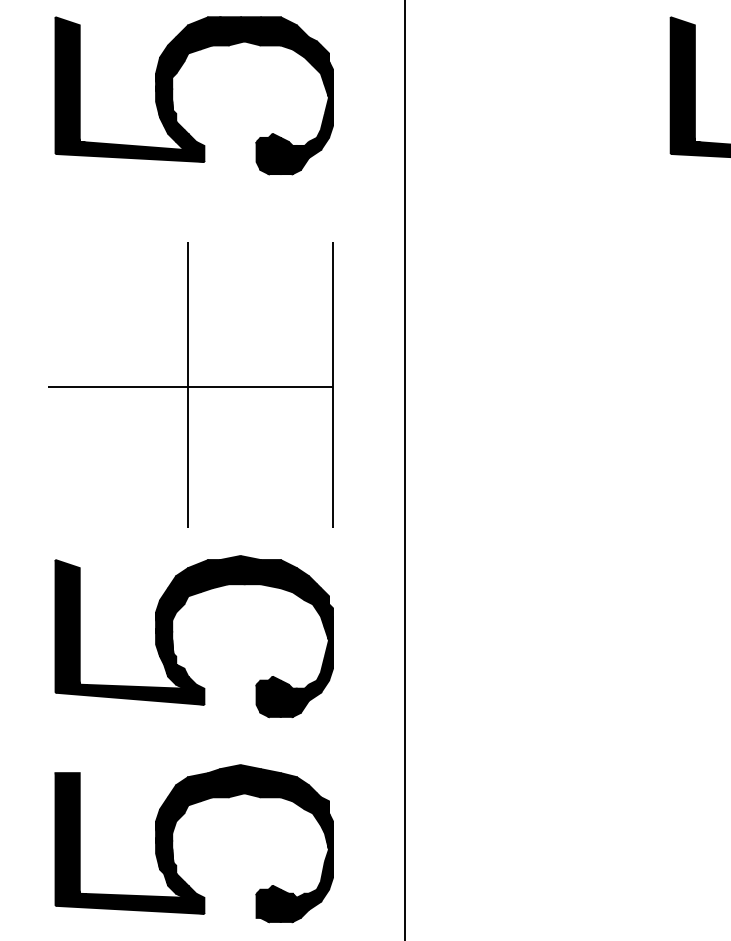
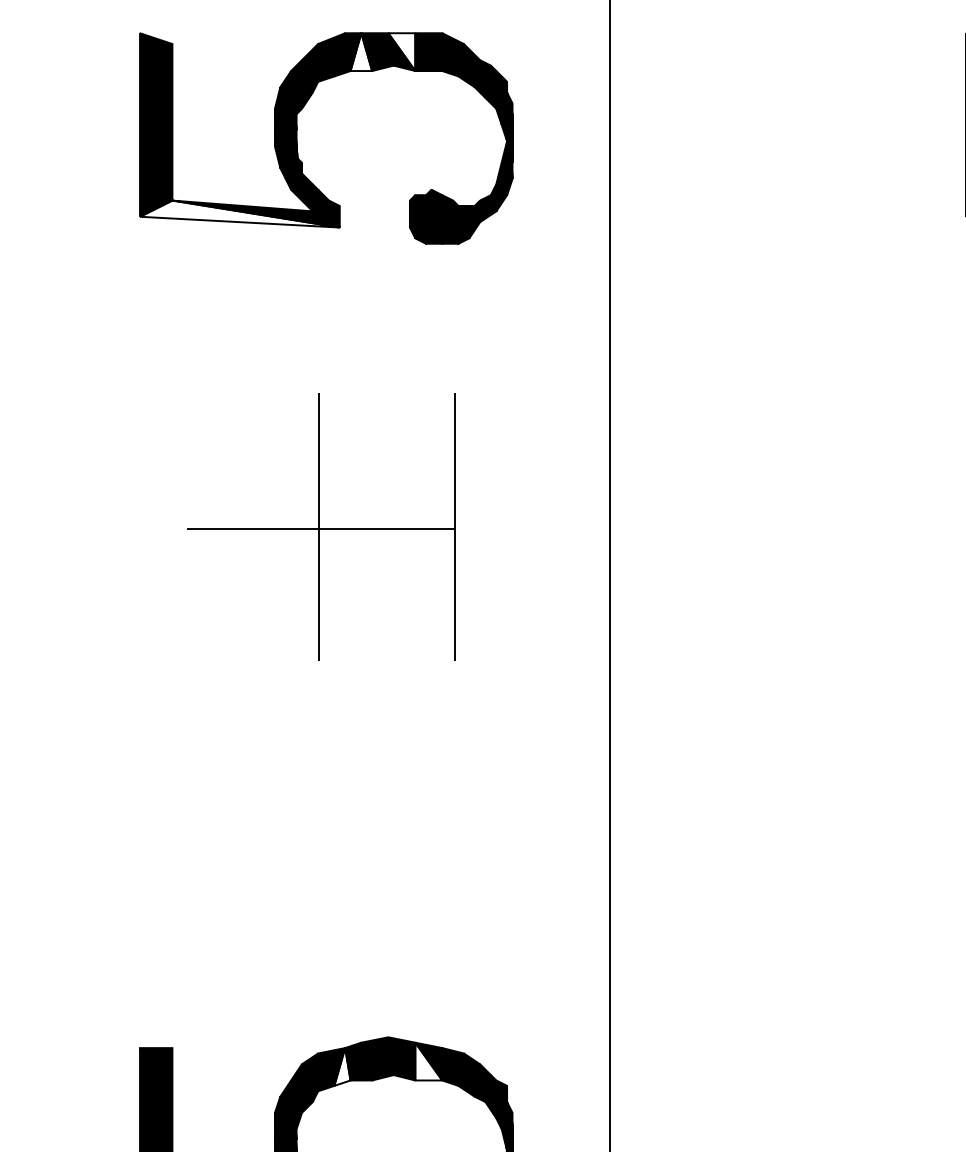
fill: (220, 31) -> (361, 52), removed
fill: (250, 31) -> (401, 52), removed
fill: (129, 151) -> (239, 213), removed
part: (190, 384) -> (321, 526), size x0.7
part: (173, 636) -> (298, 864), removed
fill: (270, 783) -> (428, 1061), removed
fill: (206, 787) -> (342, 1067), removed

